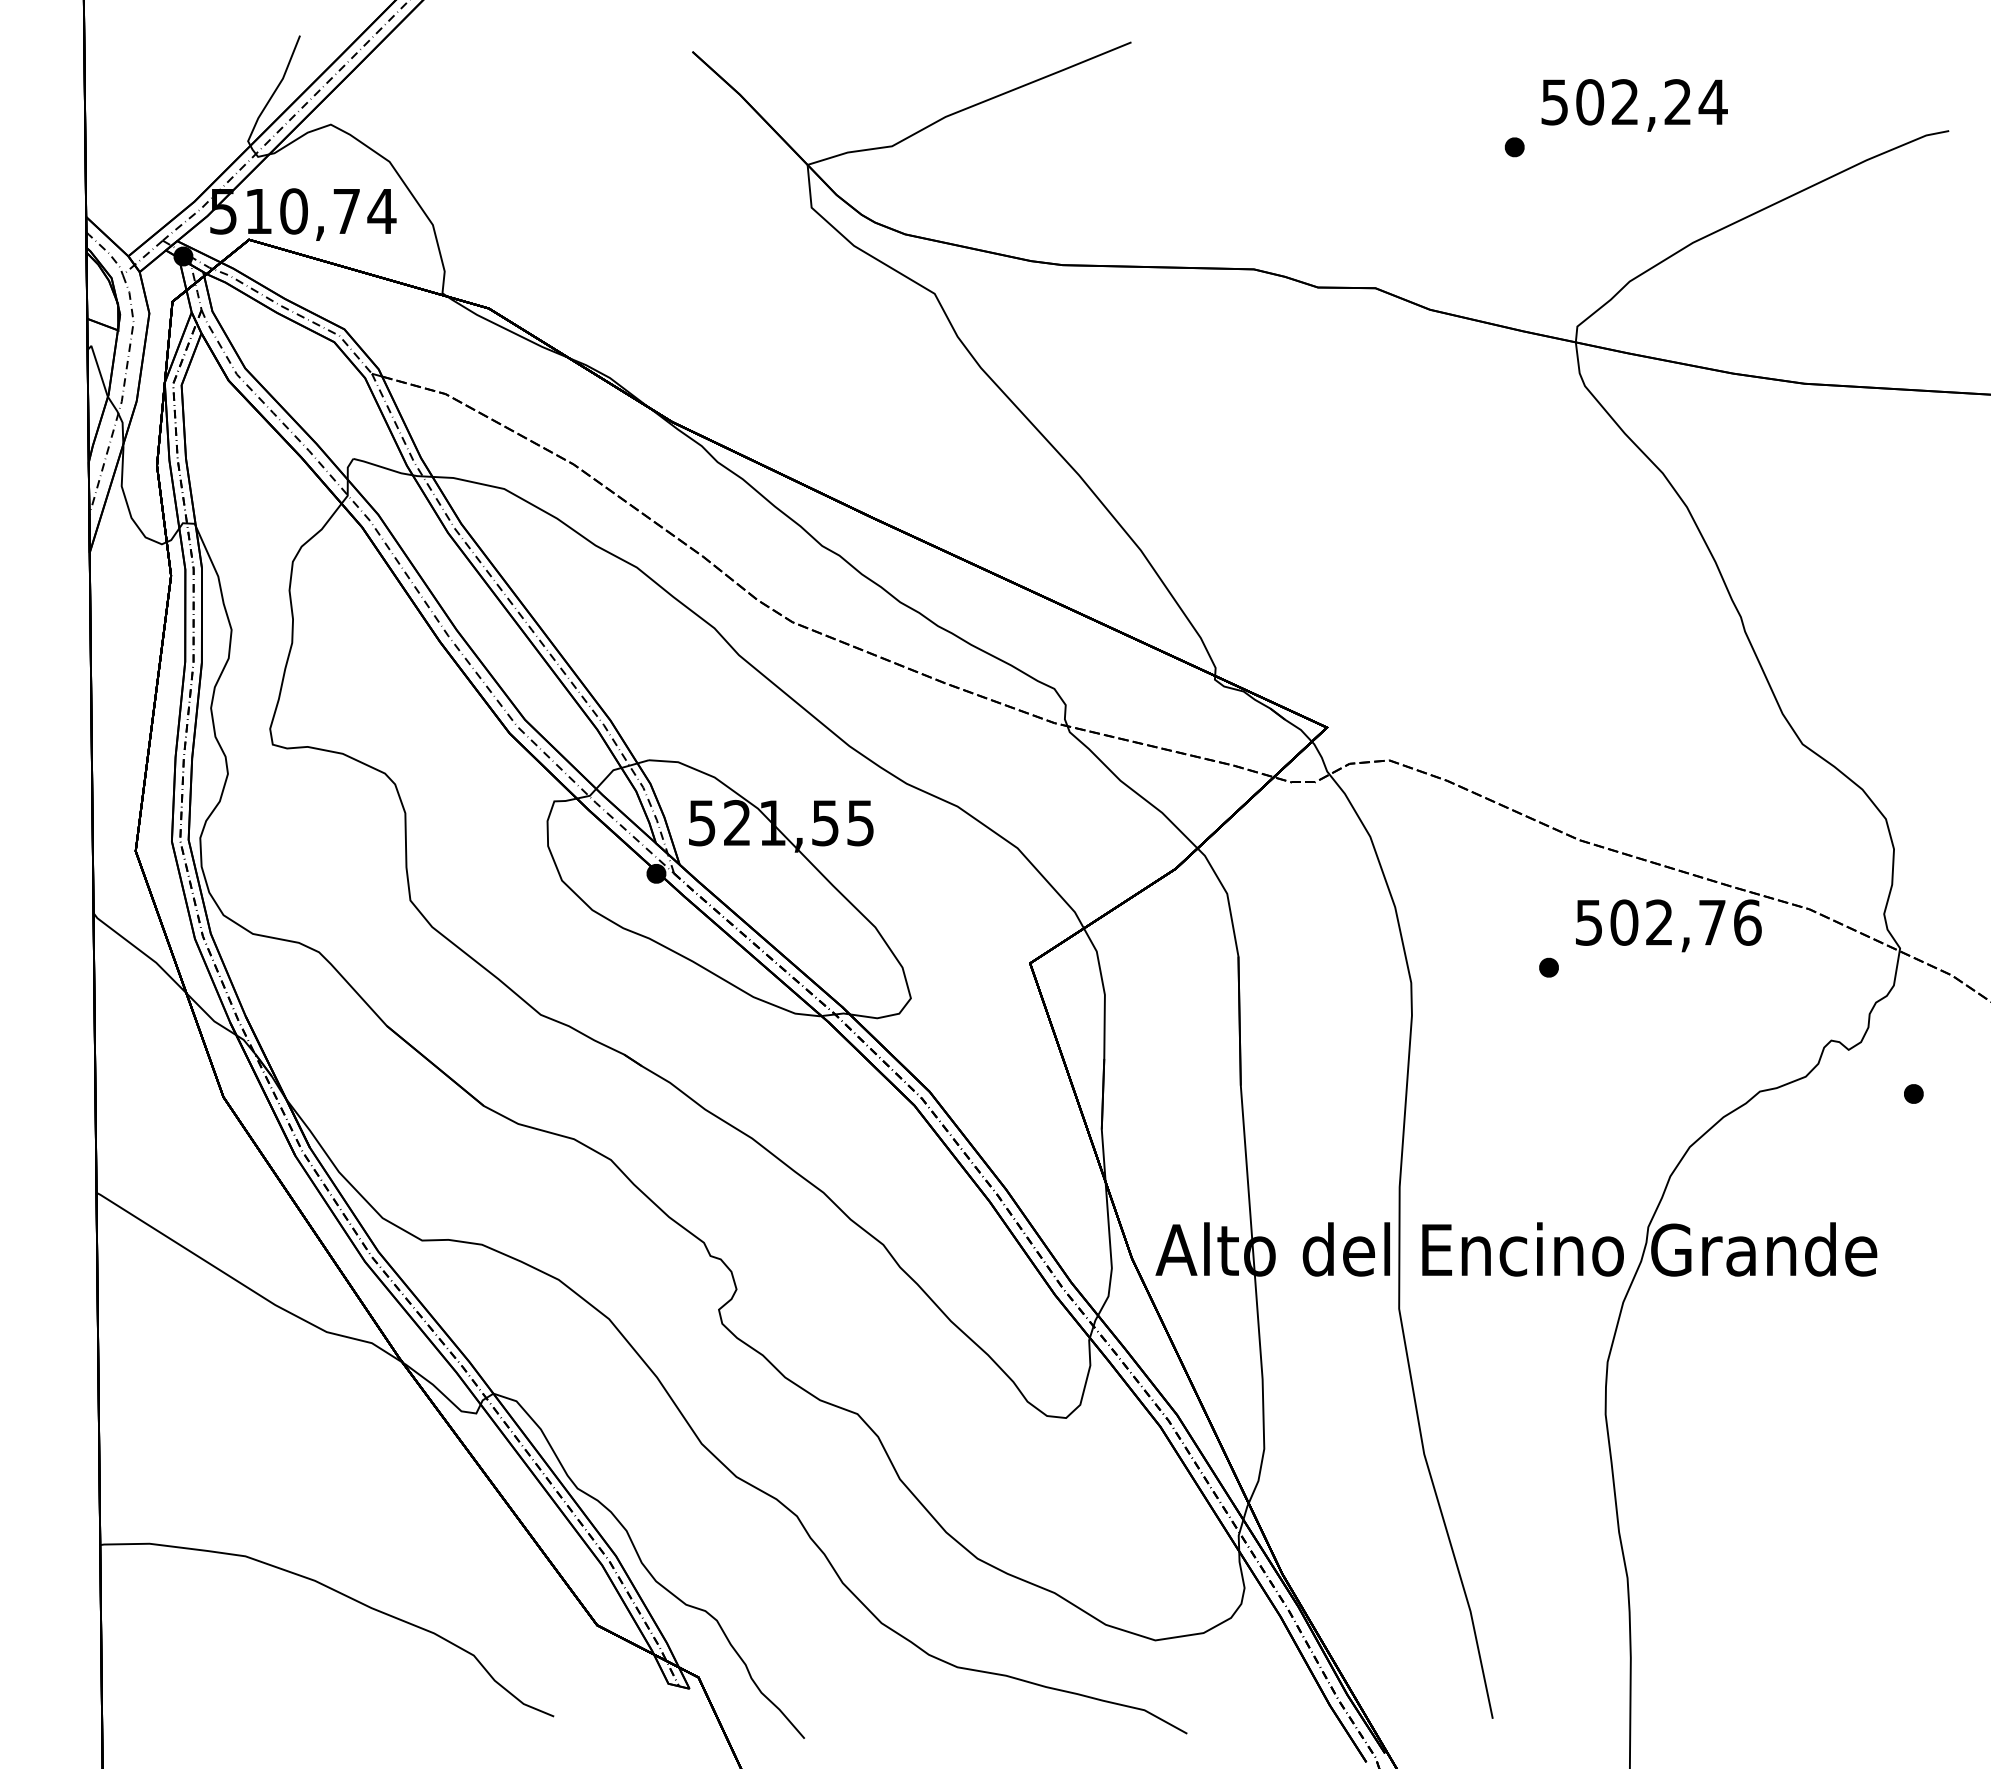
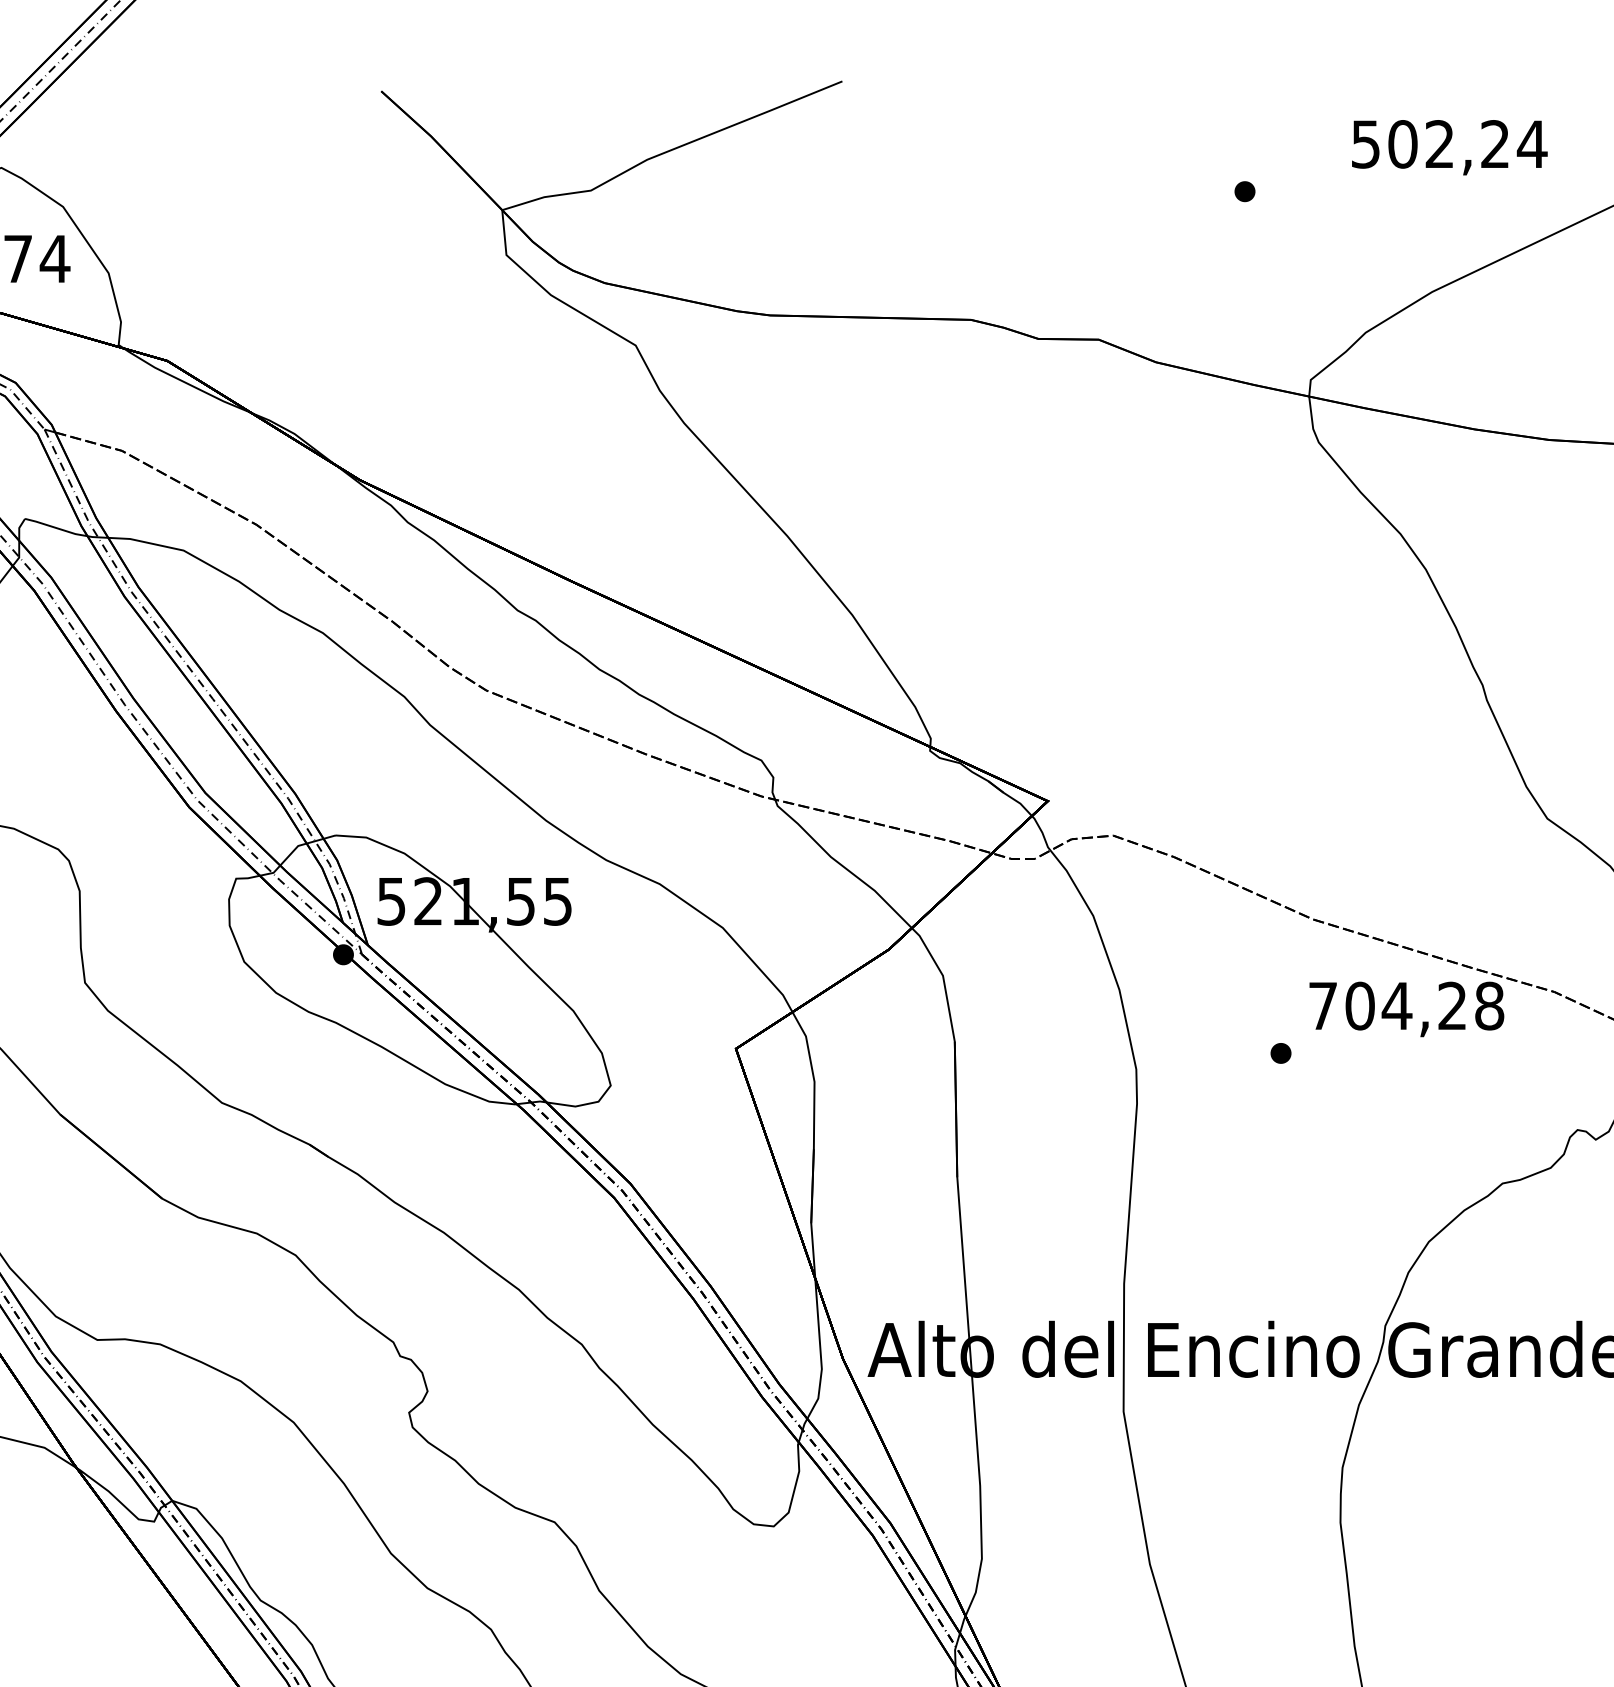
text: (1634, 105) -> (1449, 147), moved
text: (1668, 922) -> (1406, 1005), 502,76 -> 704,28

